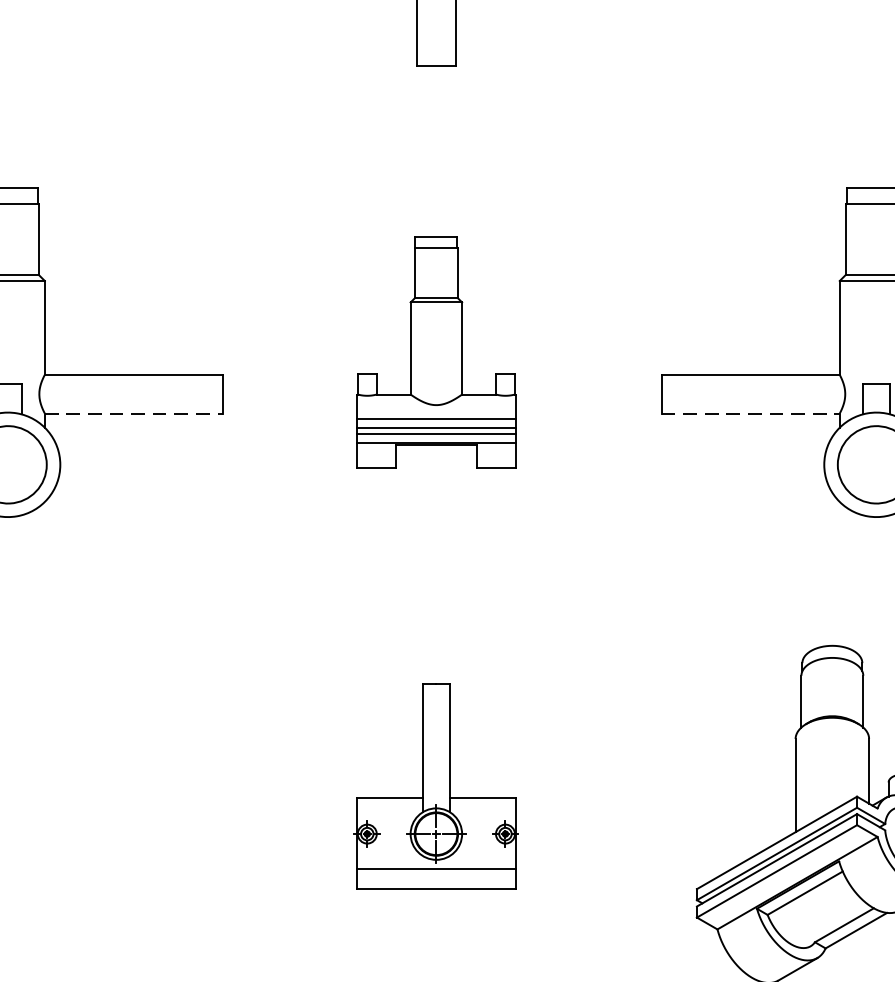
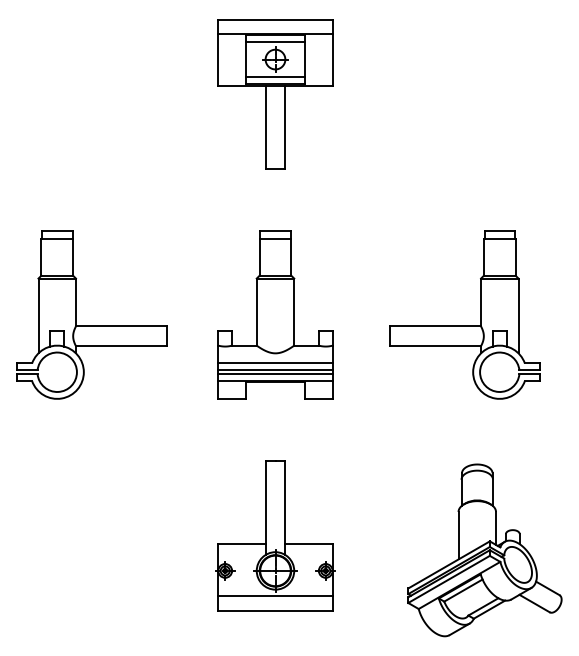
part: (436, 351) -> (275, 314), size x1.43
line: (134, 414) -> (121, 346), dashed -> solid
line: (752, 414) -> (436, 346), dashed -> solid
part: (436, 785) -> (275, 535), size x1.43

